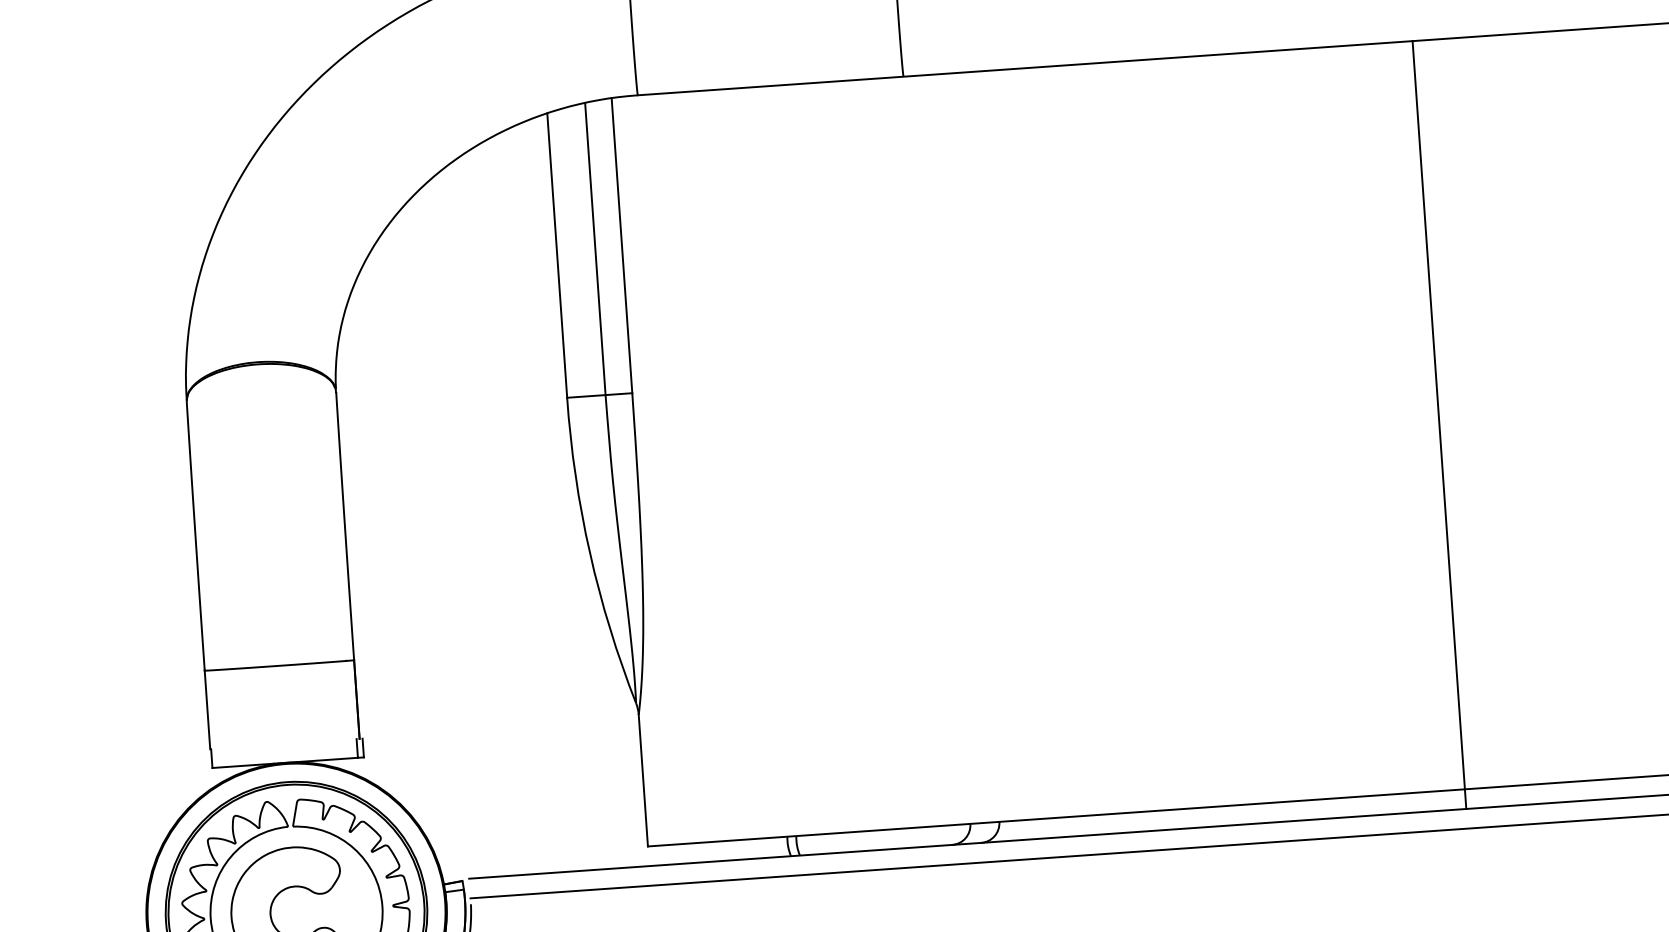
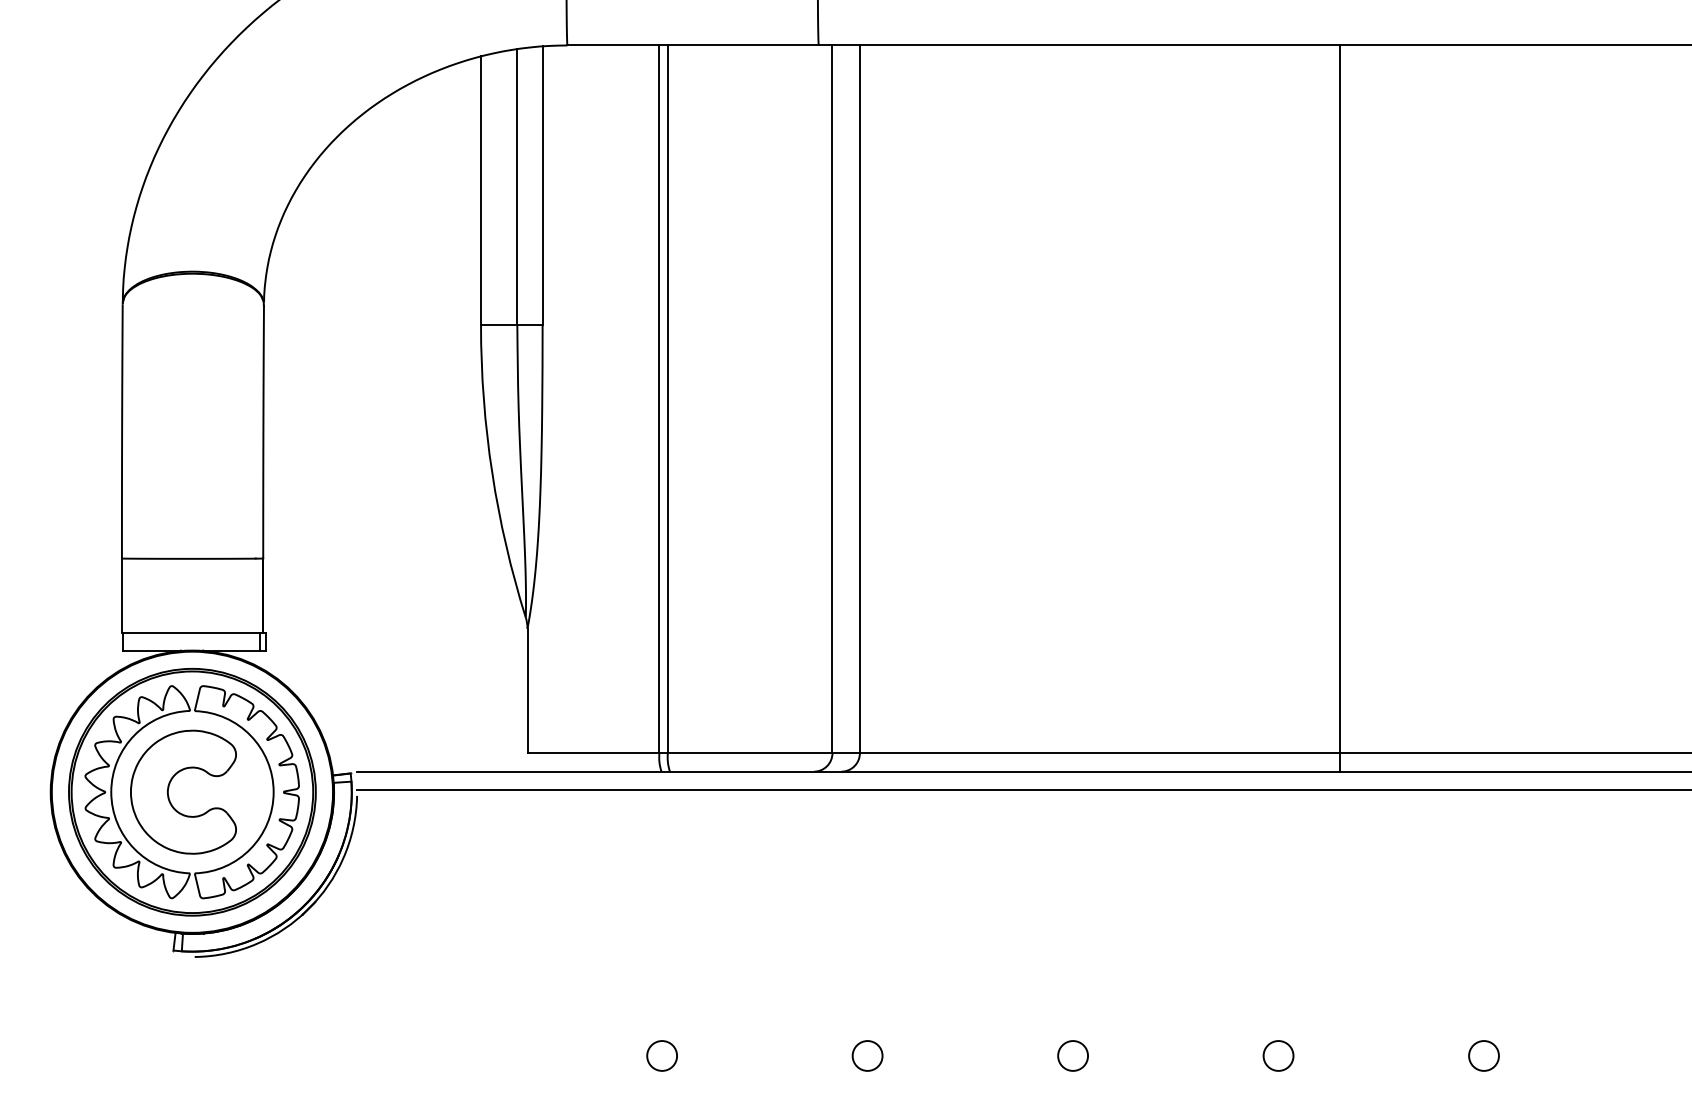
line: (1439, 424) -> (1340, 408), moved
line: (972, 448) -> (859, 399), added
line: (944, 450) -> (832, 399), added
line: (761, 462) -> (659, 399), added
line: (769, 462) -> (667, 399), added
line: (286, 743) -> (194, 632), added

